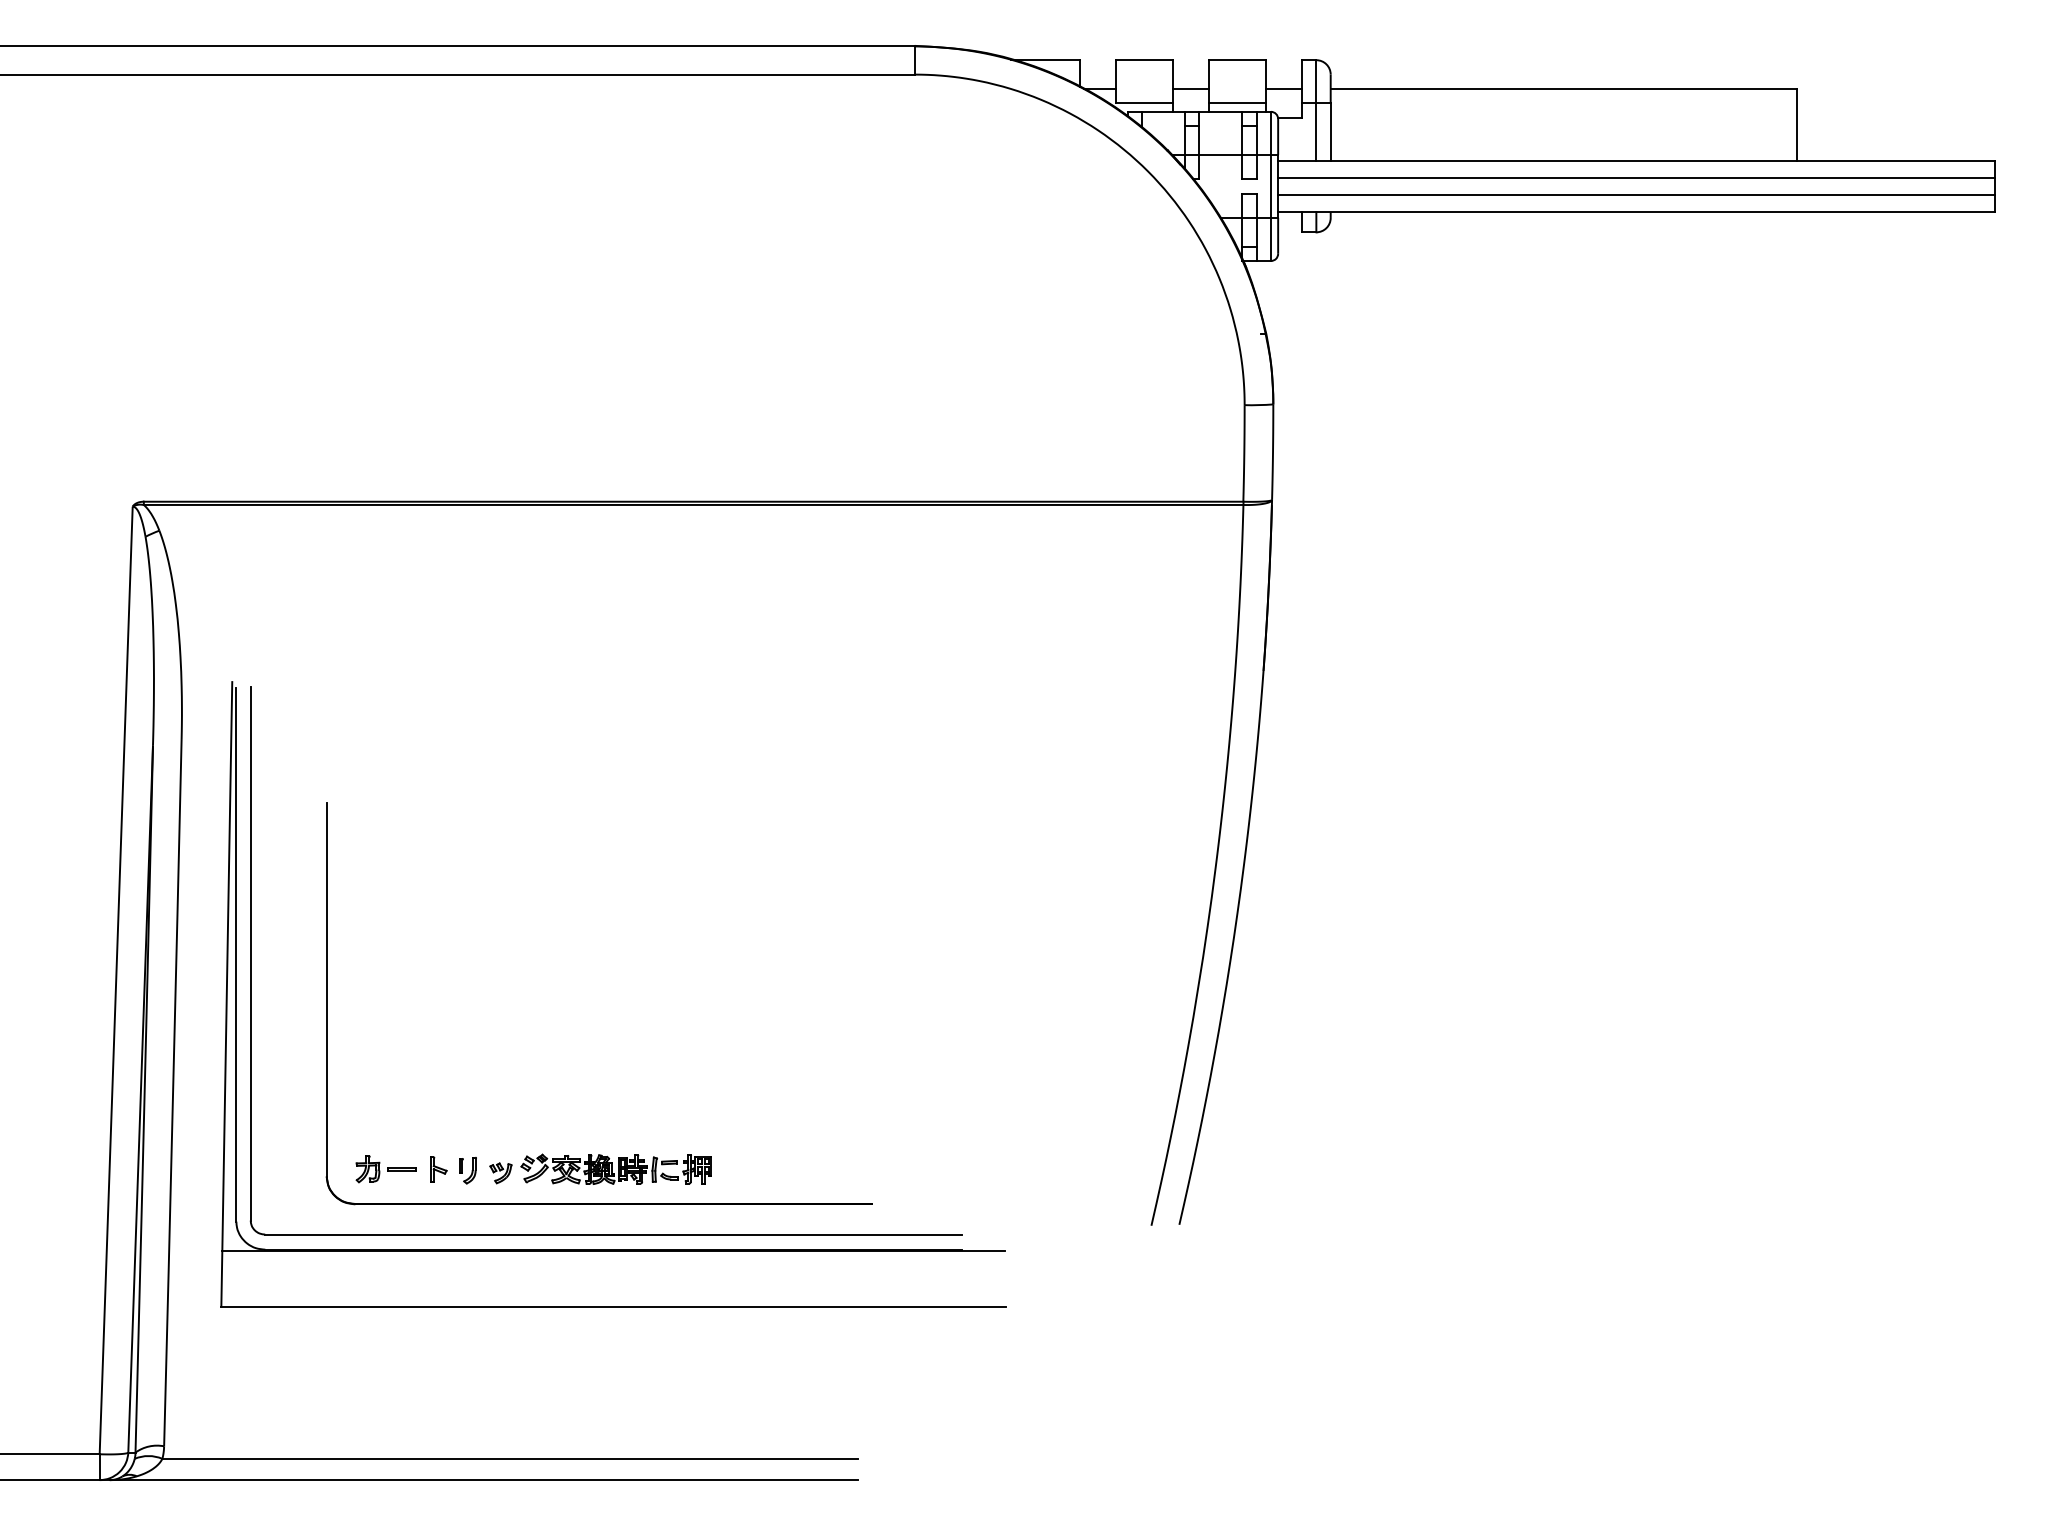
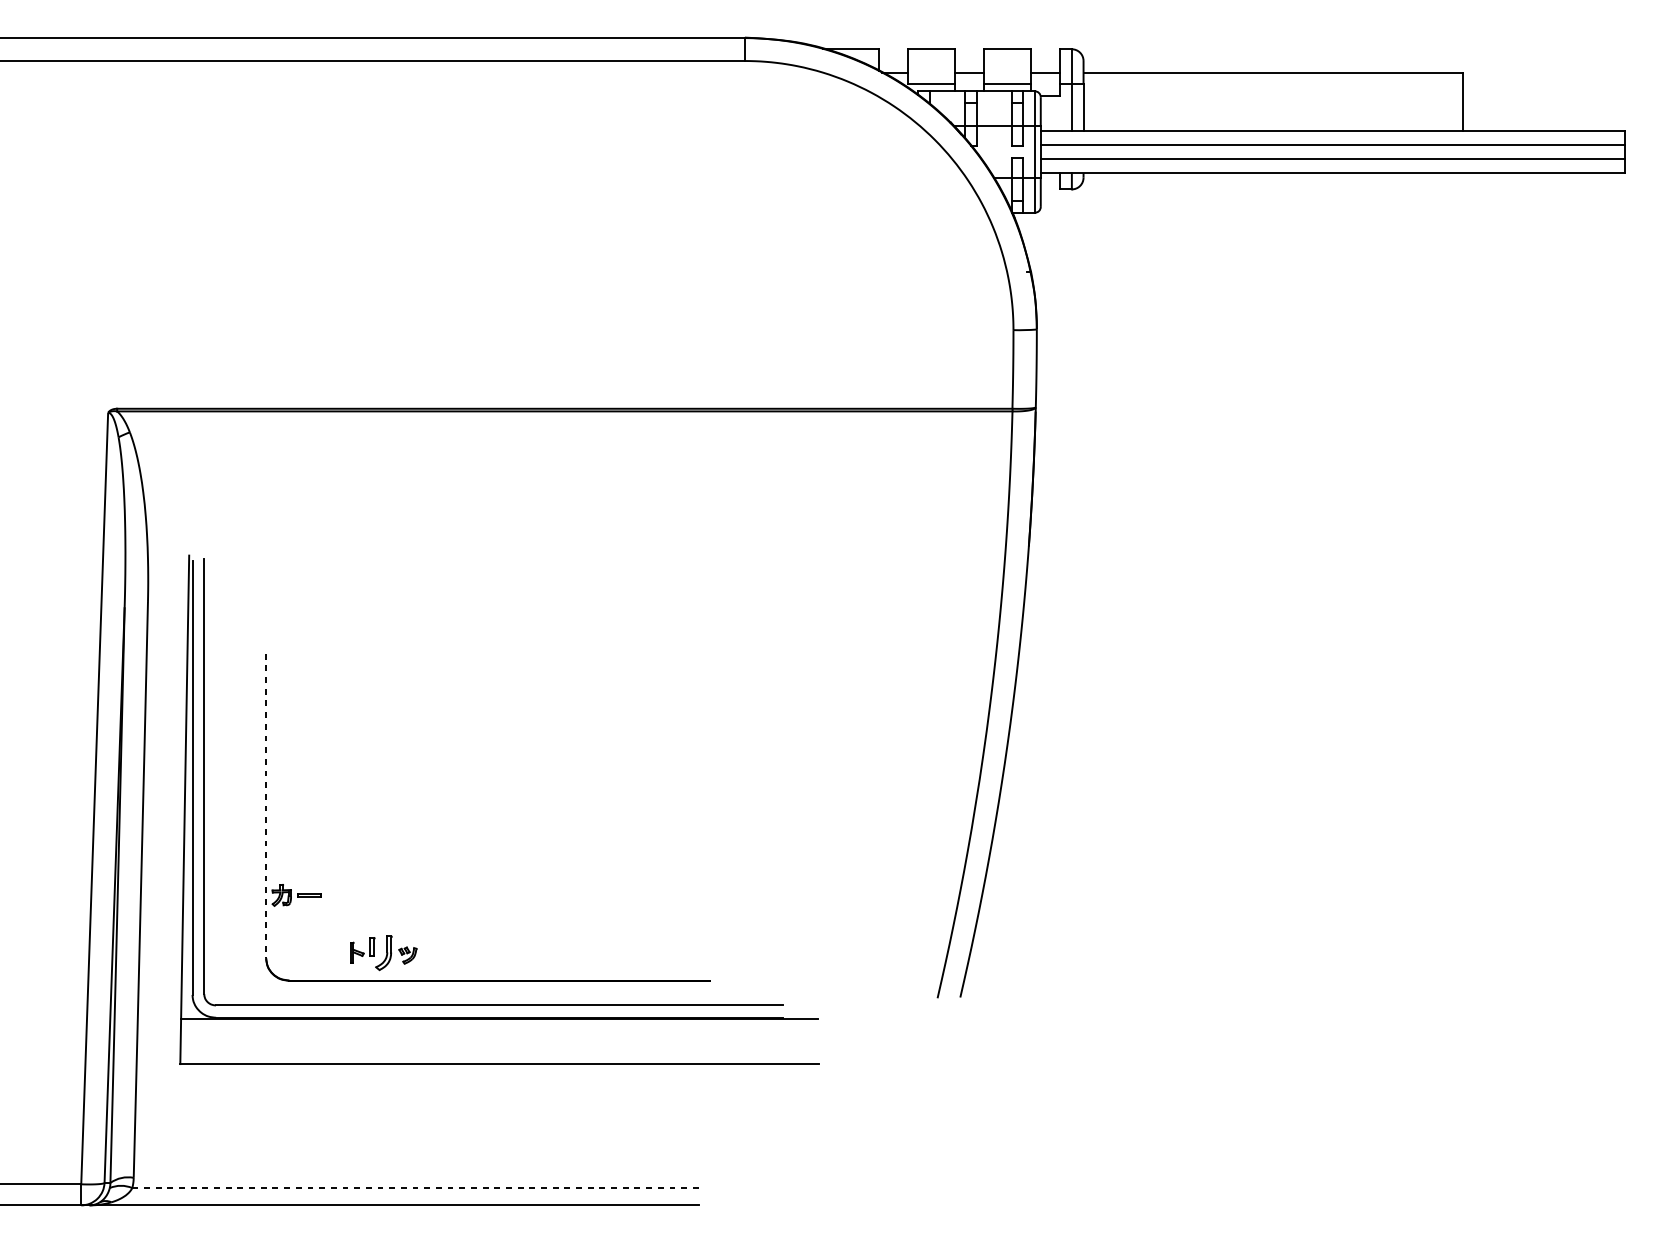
line: (326, 990) -> (265, 806), solid -> dashed
part: (615, 1168) -> (501, 951), removed
part: (385, 1169) -> (296, 895), moved
part: (467, 1170) -> (380, 953), size x1.6
line: (510, 1458) -> (415, 1187), solid -> dashed

